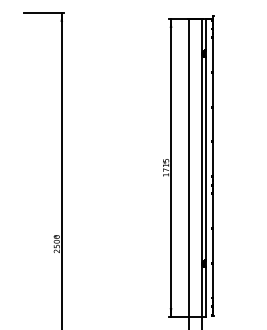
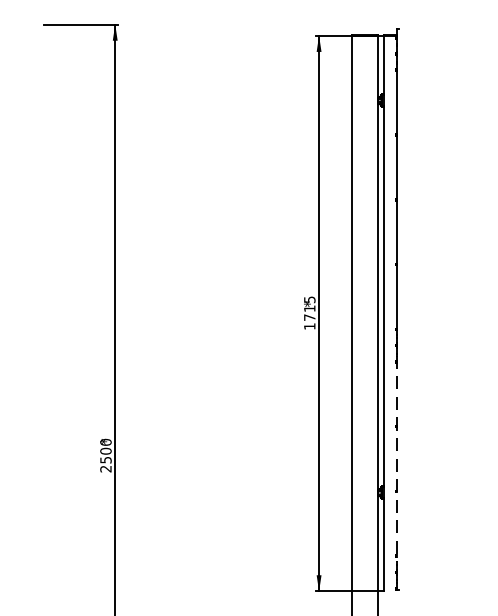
line: (212, 246) -> (396, 460), solid -> dashed

